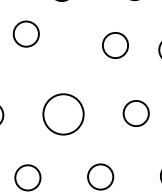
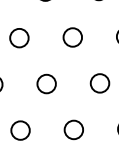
circle: (26, 34) -> (19, 38), moved
circle: (115, 45) -> (72, 37), moved
circle: (63, 113) -> (46, 83), size x0.62

